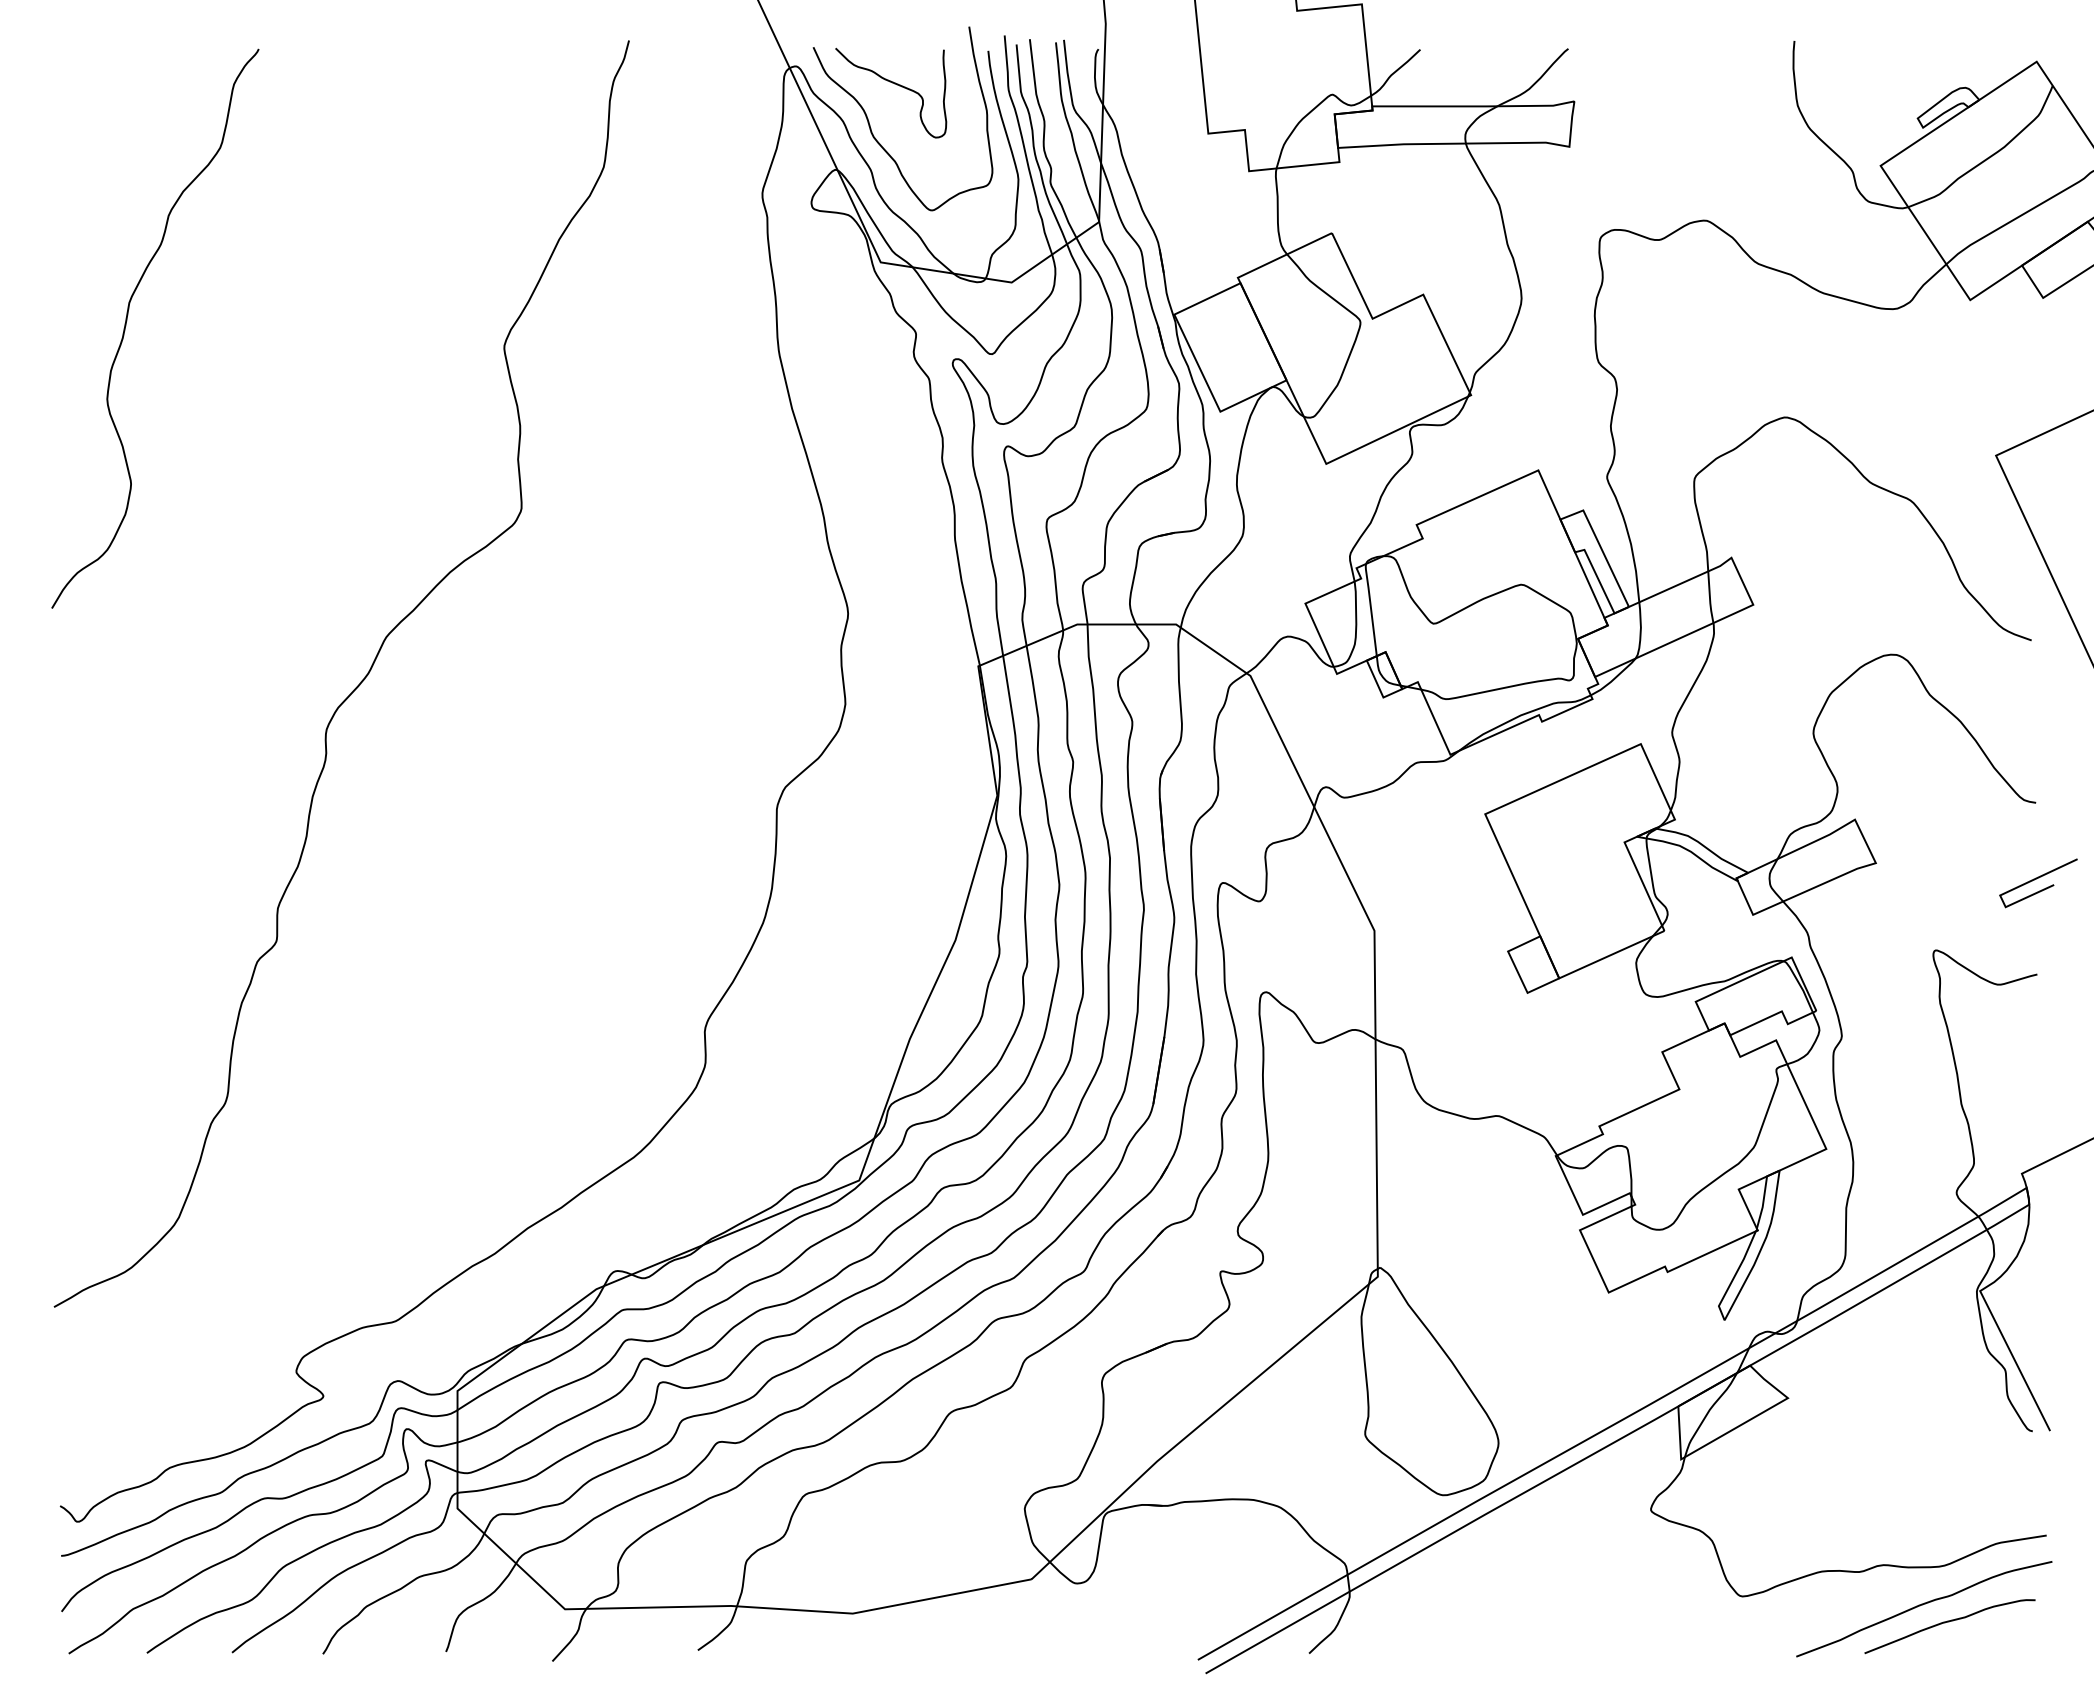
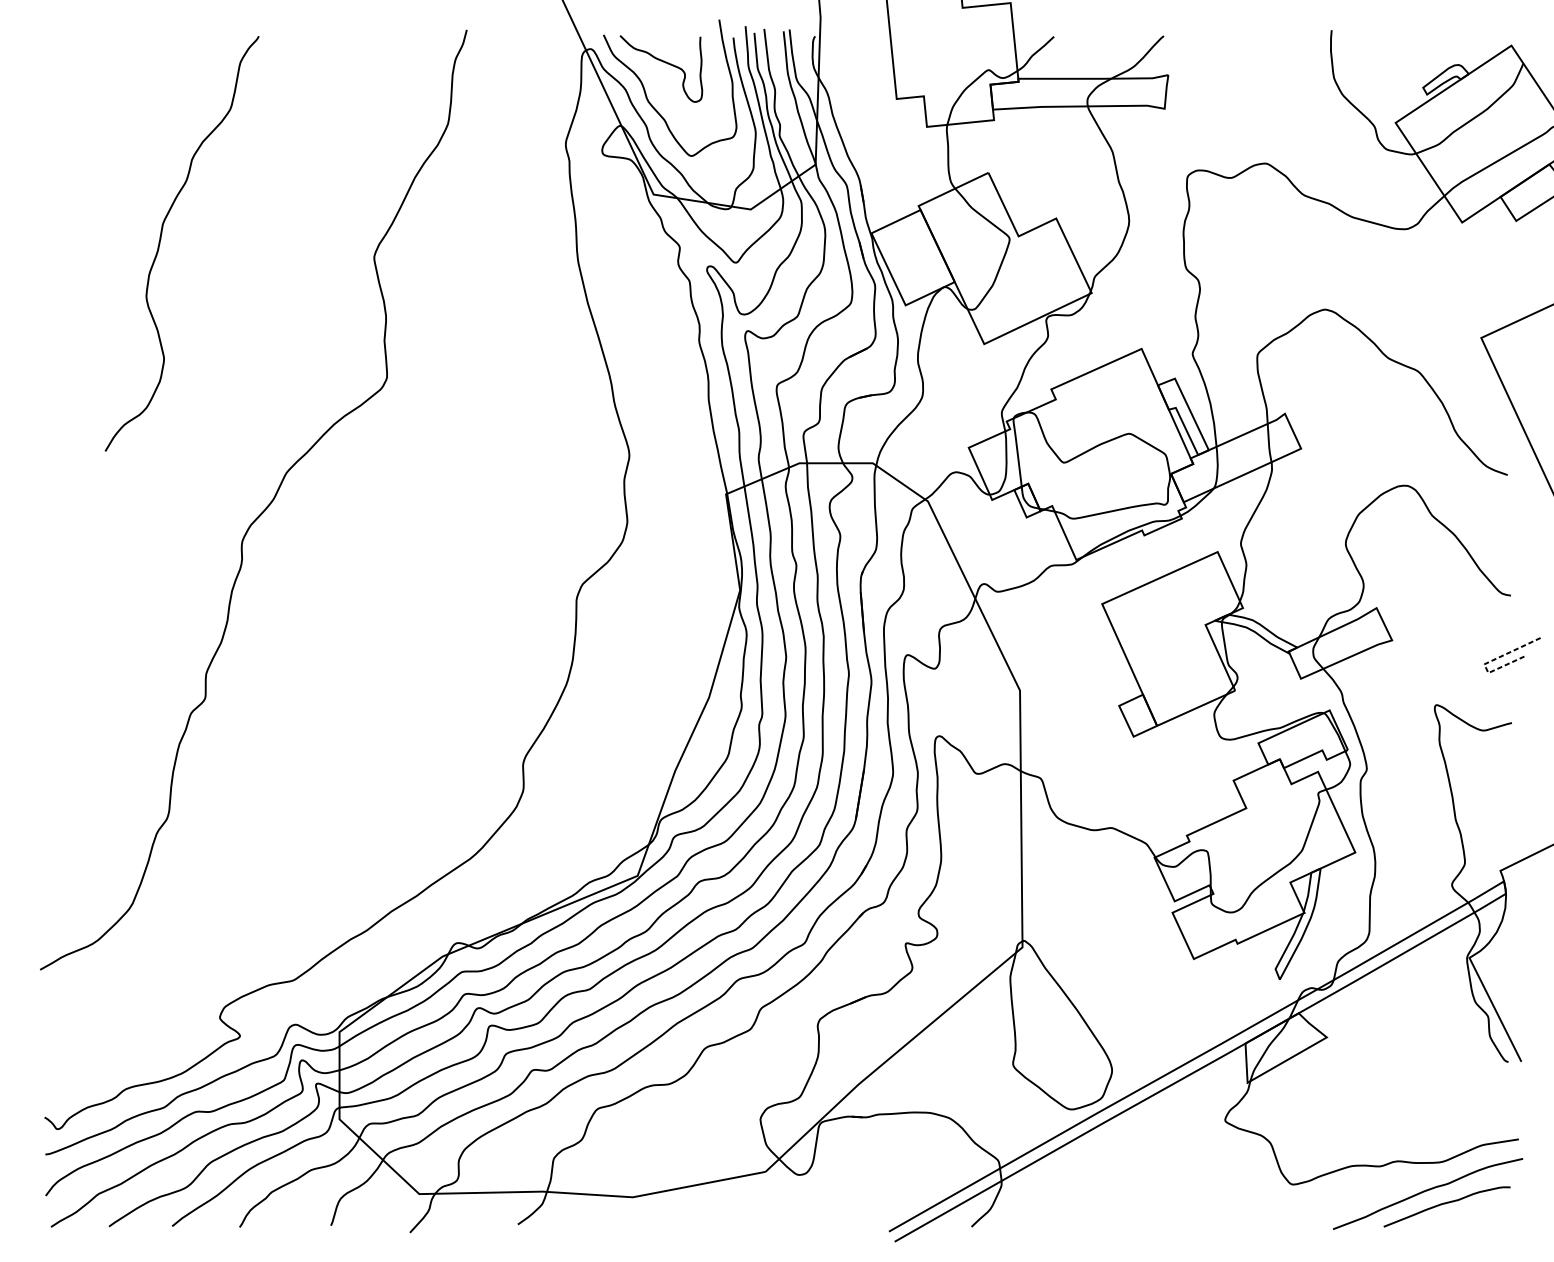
curve: (127, 321) -> (161, 238), moved
line: (2008, 891) -> (1490, 661), solid -> dashed

